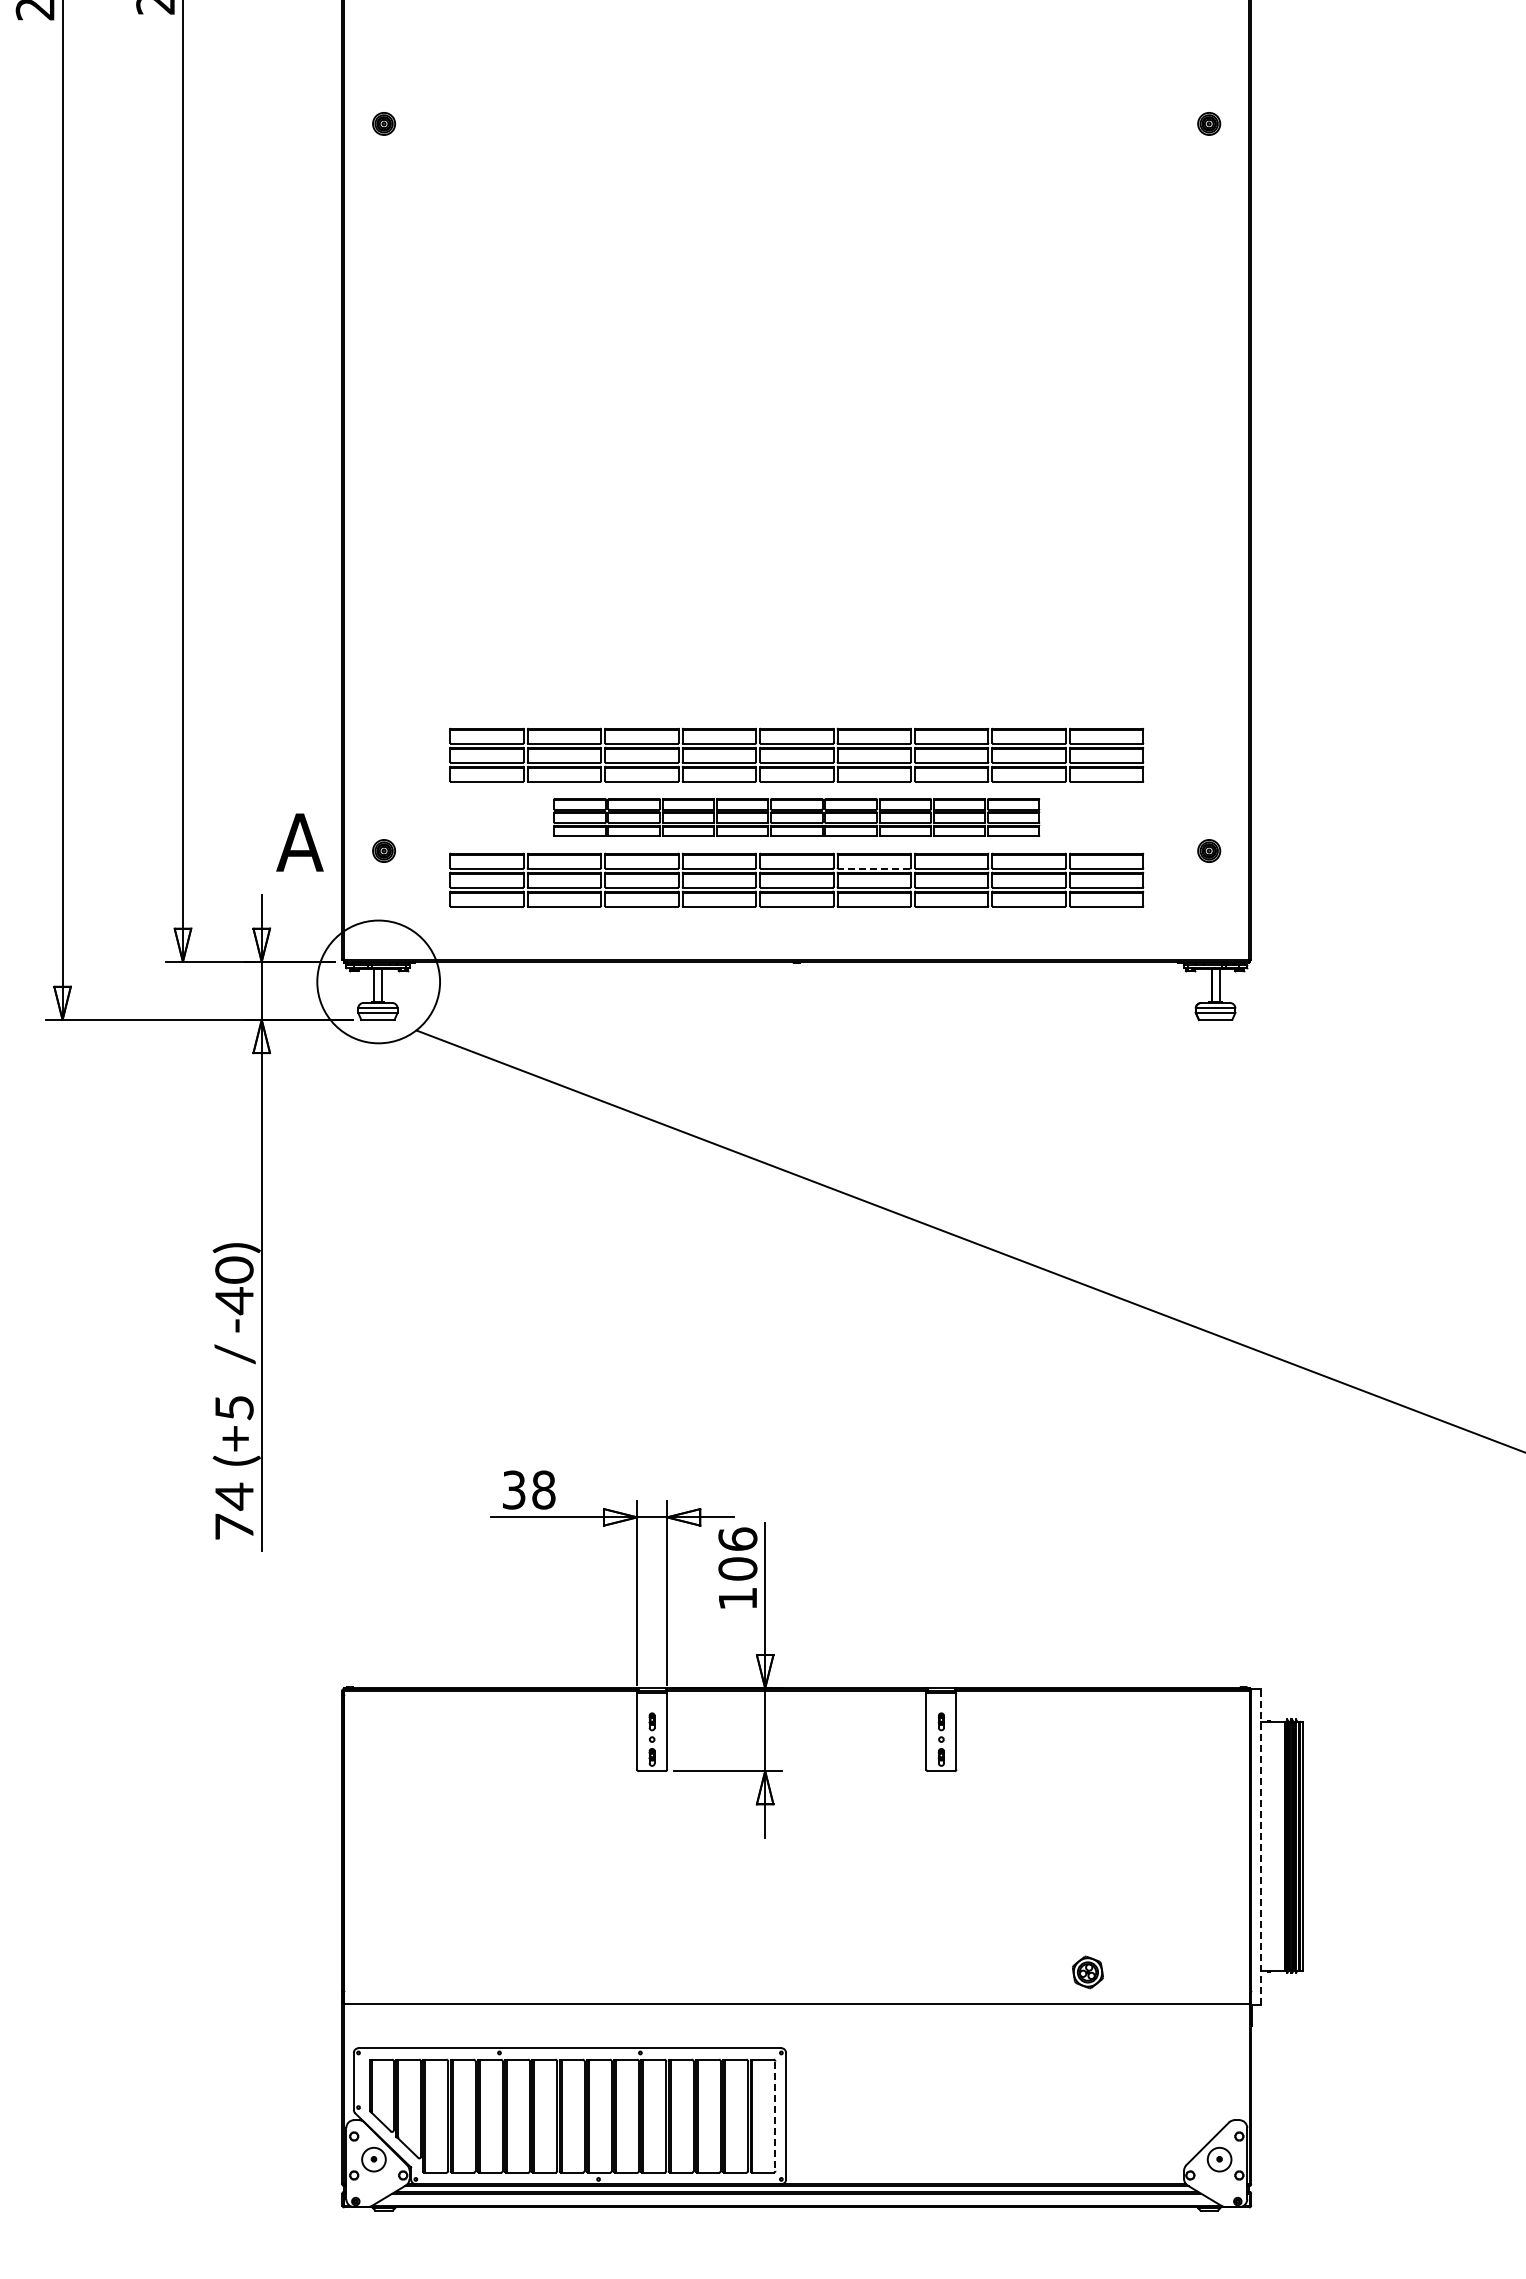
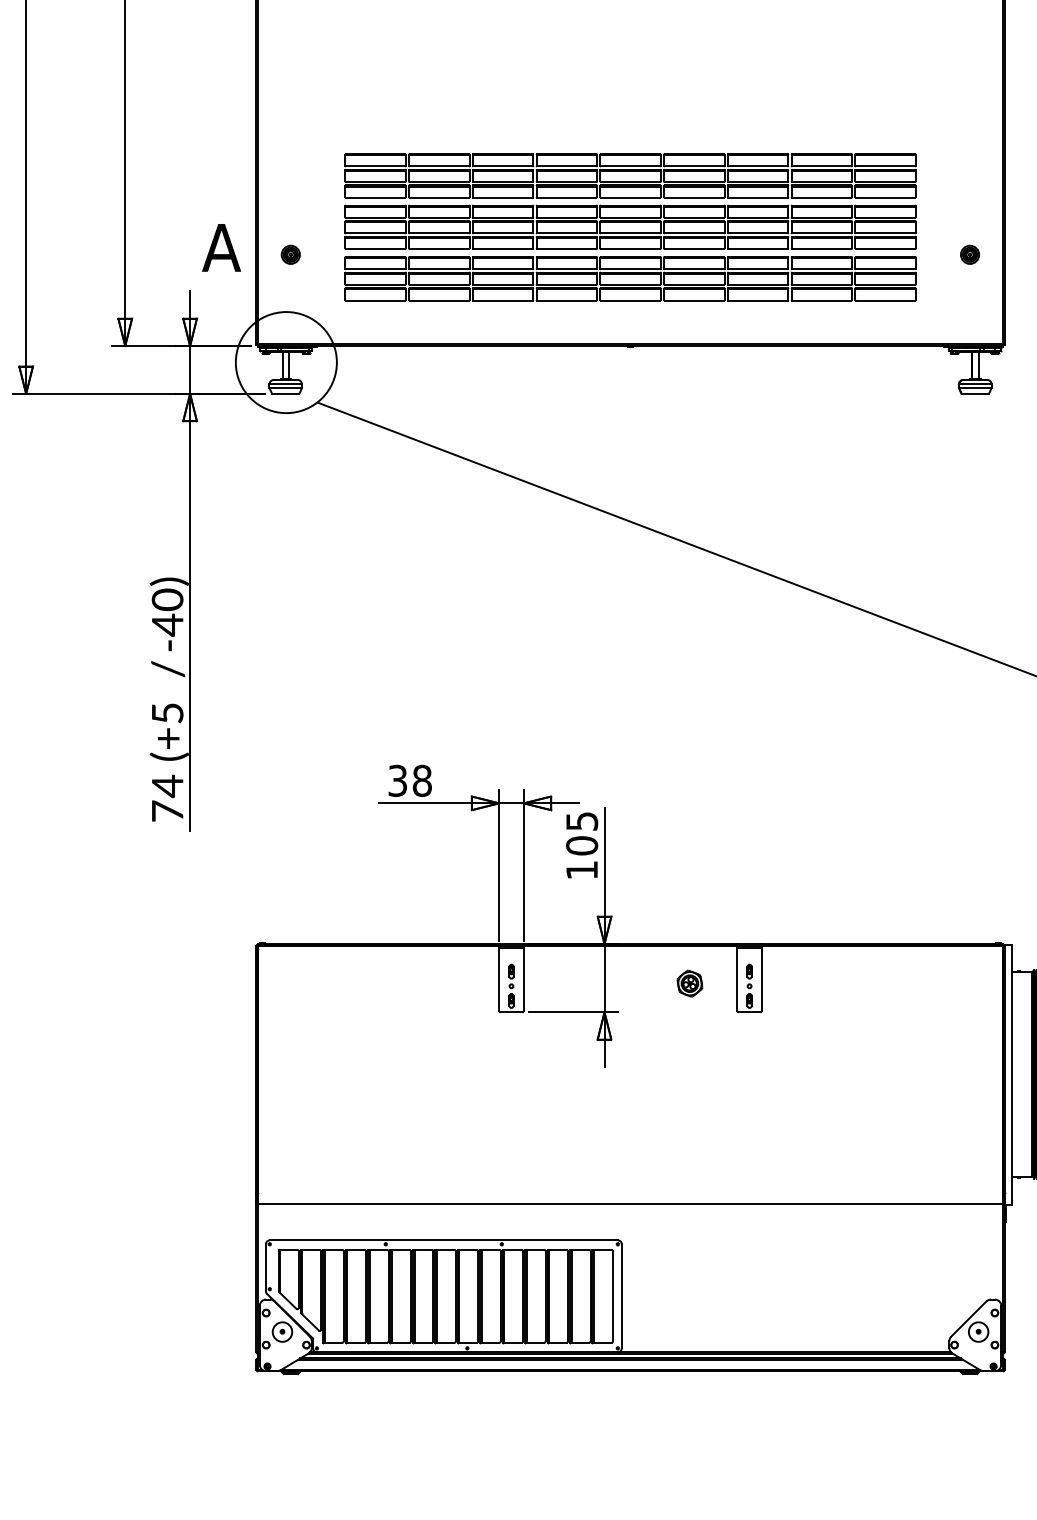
part: (796, 817) -> (630, 227), size x1.43
line: (874, 868) -> (694, 269), dashed -> solid
text: (737, 1538) -> (581, 820), 106 -> 105
line: (1260, 1846) -> (1012, 1074), dashed -> solid
part: (1087, 1972) -> (689, 983), moved
line: (775, 2116) -> (613, 1296), dashed -> solid

